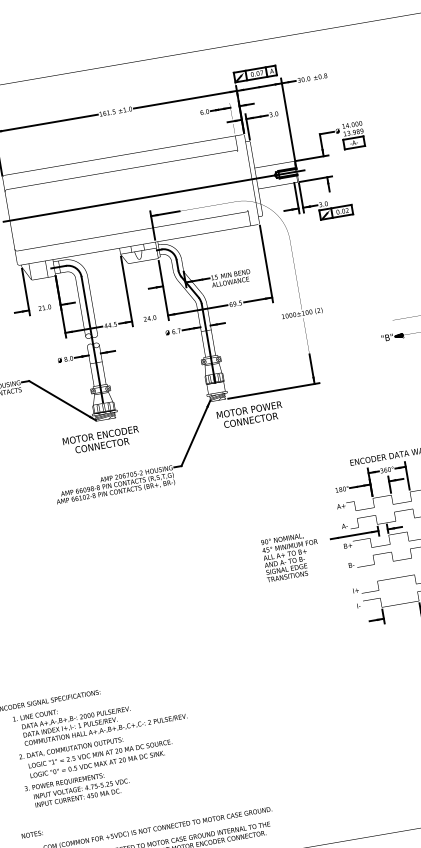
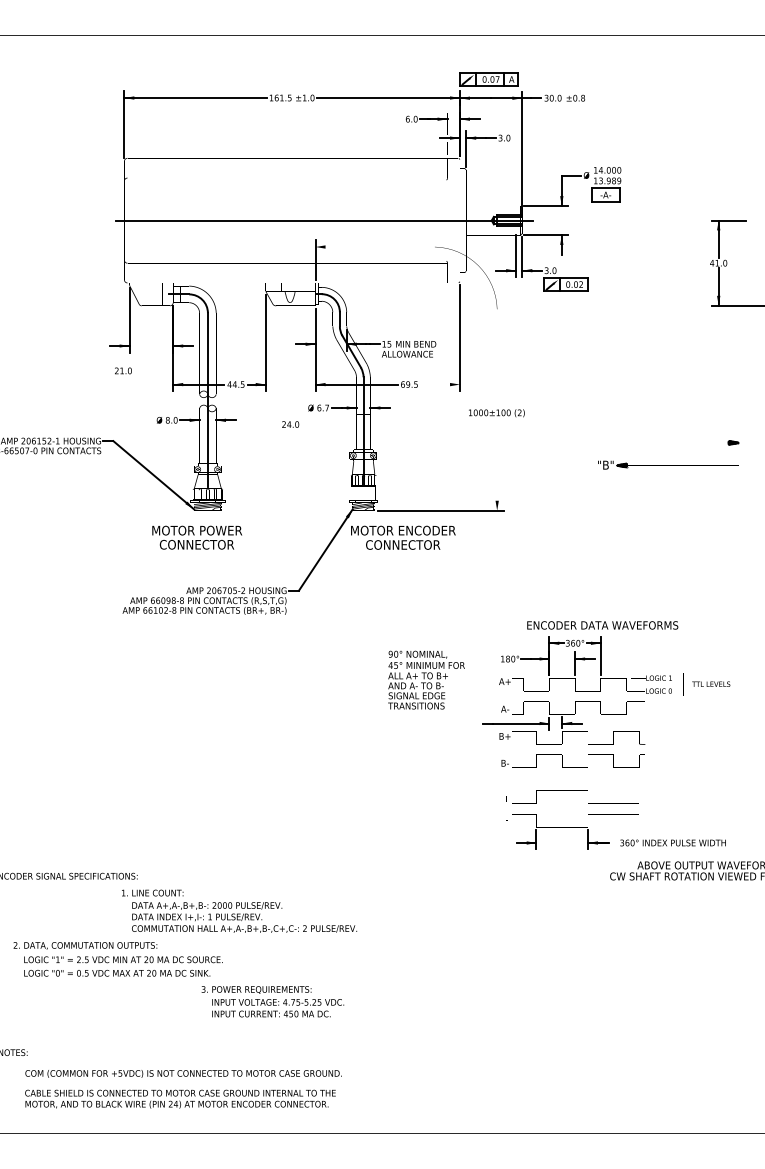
line: (165, 214) -> (335, 247), removed
line: (258, 299) -> (440, 384), removed
text: (44, 307) -> (123, 370), moved
text: (149, 318) -> (290, 424), moved
line: (312, 368) -> (497, 489), removed
text: (249, 409) -> (403, 530), MOTOR POWER -> MOTOR ENCODER
text: (100, 435) -> (196, 530), MOTOR ENCODER -> MOTOR POWER
text: (291, 556) -> (426, 679), moved
text: (100, 717) -> (239, 910), moved
text: (77, 788) -> (272, 1001), moved

